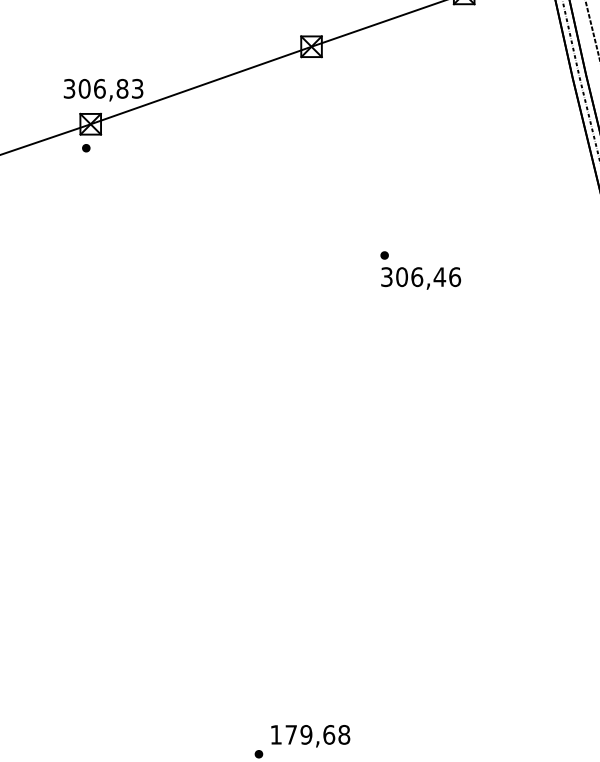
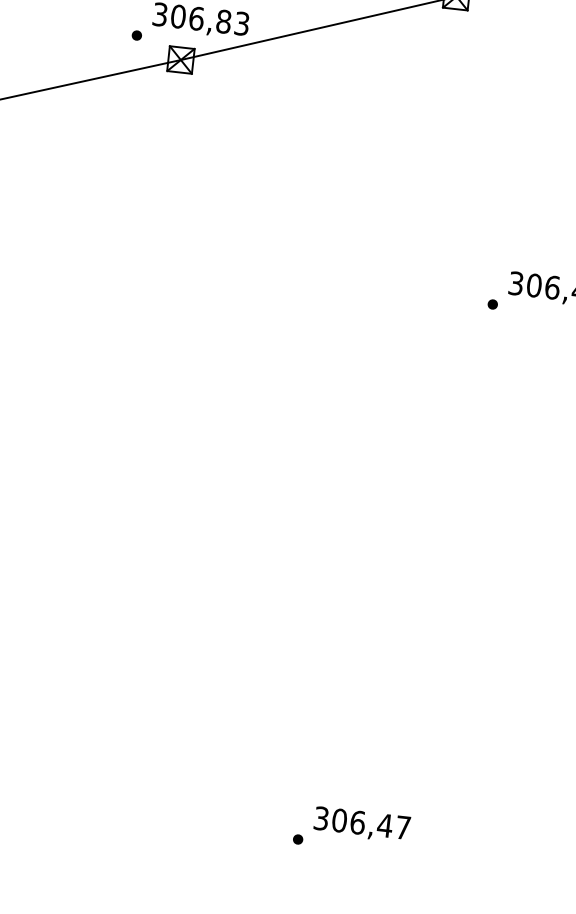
part: (86, 148) -> (137, 35), moved
part: (384, 255) -> (492, 304), moved
text: (310, 734) -> (362, 822), 179,68 -> 306,47

